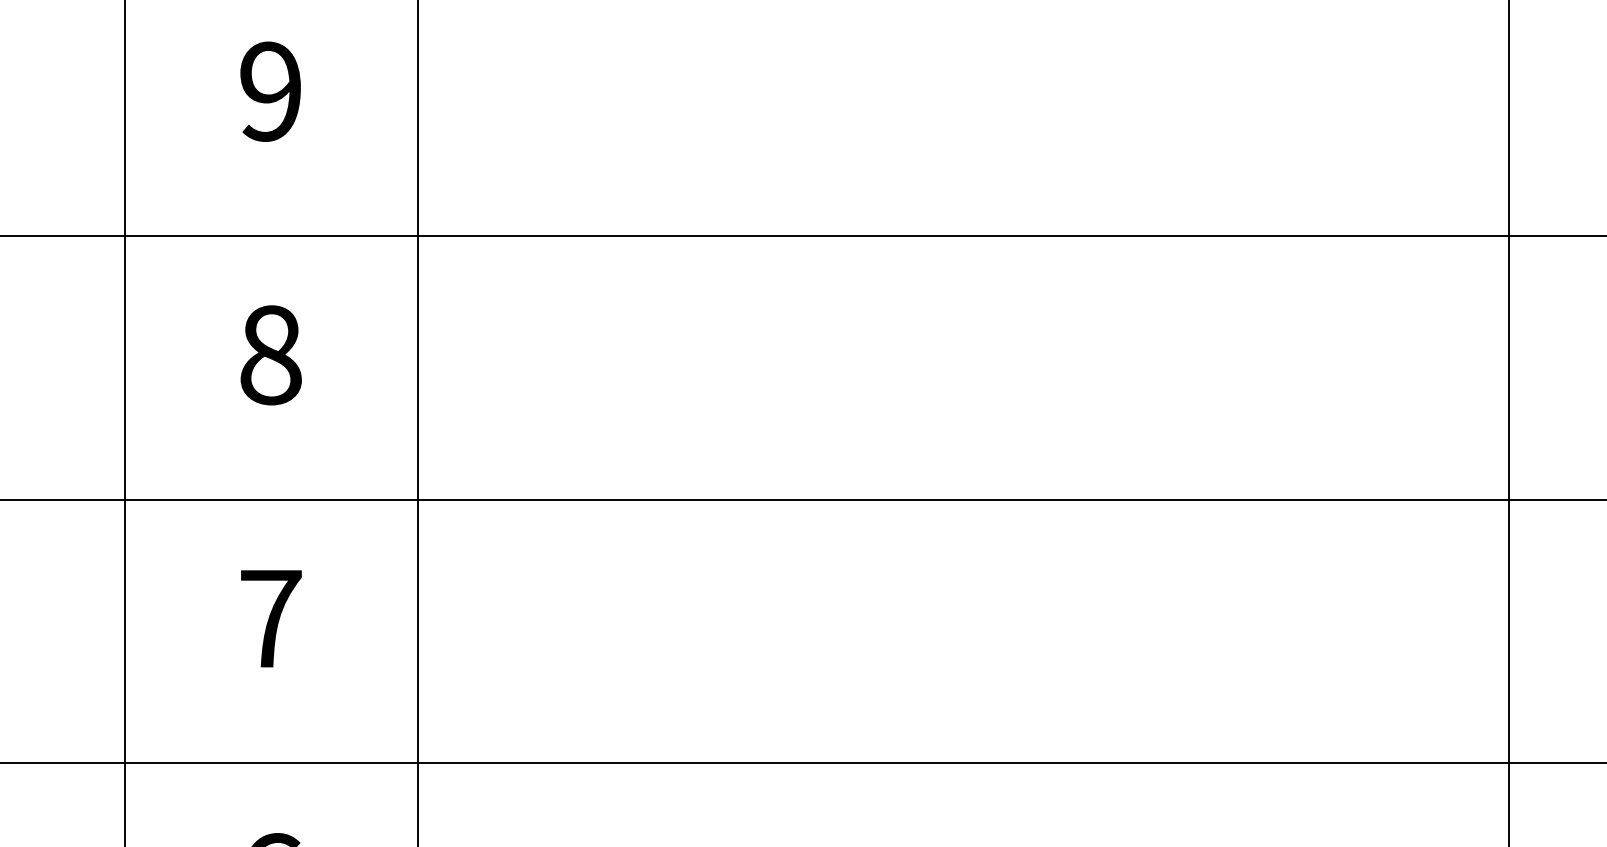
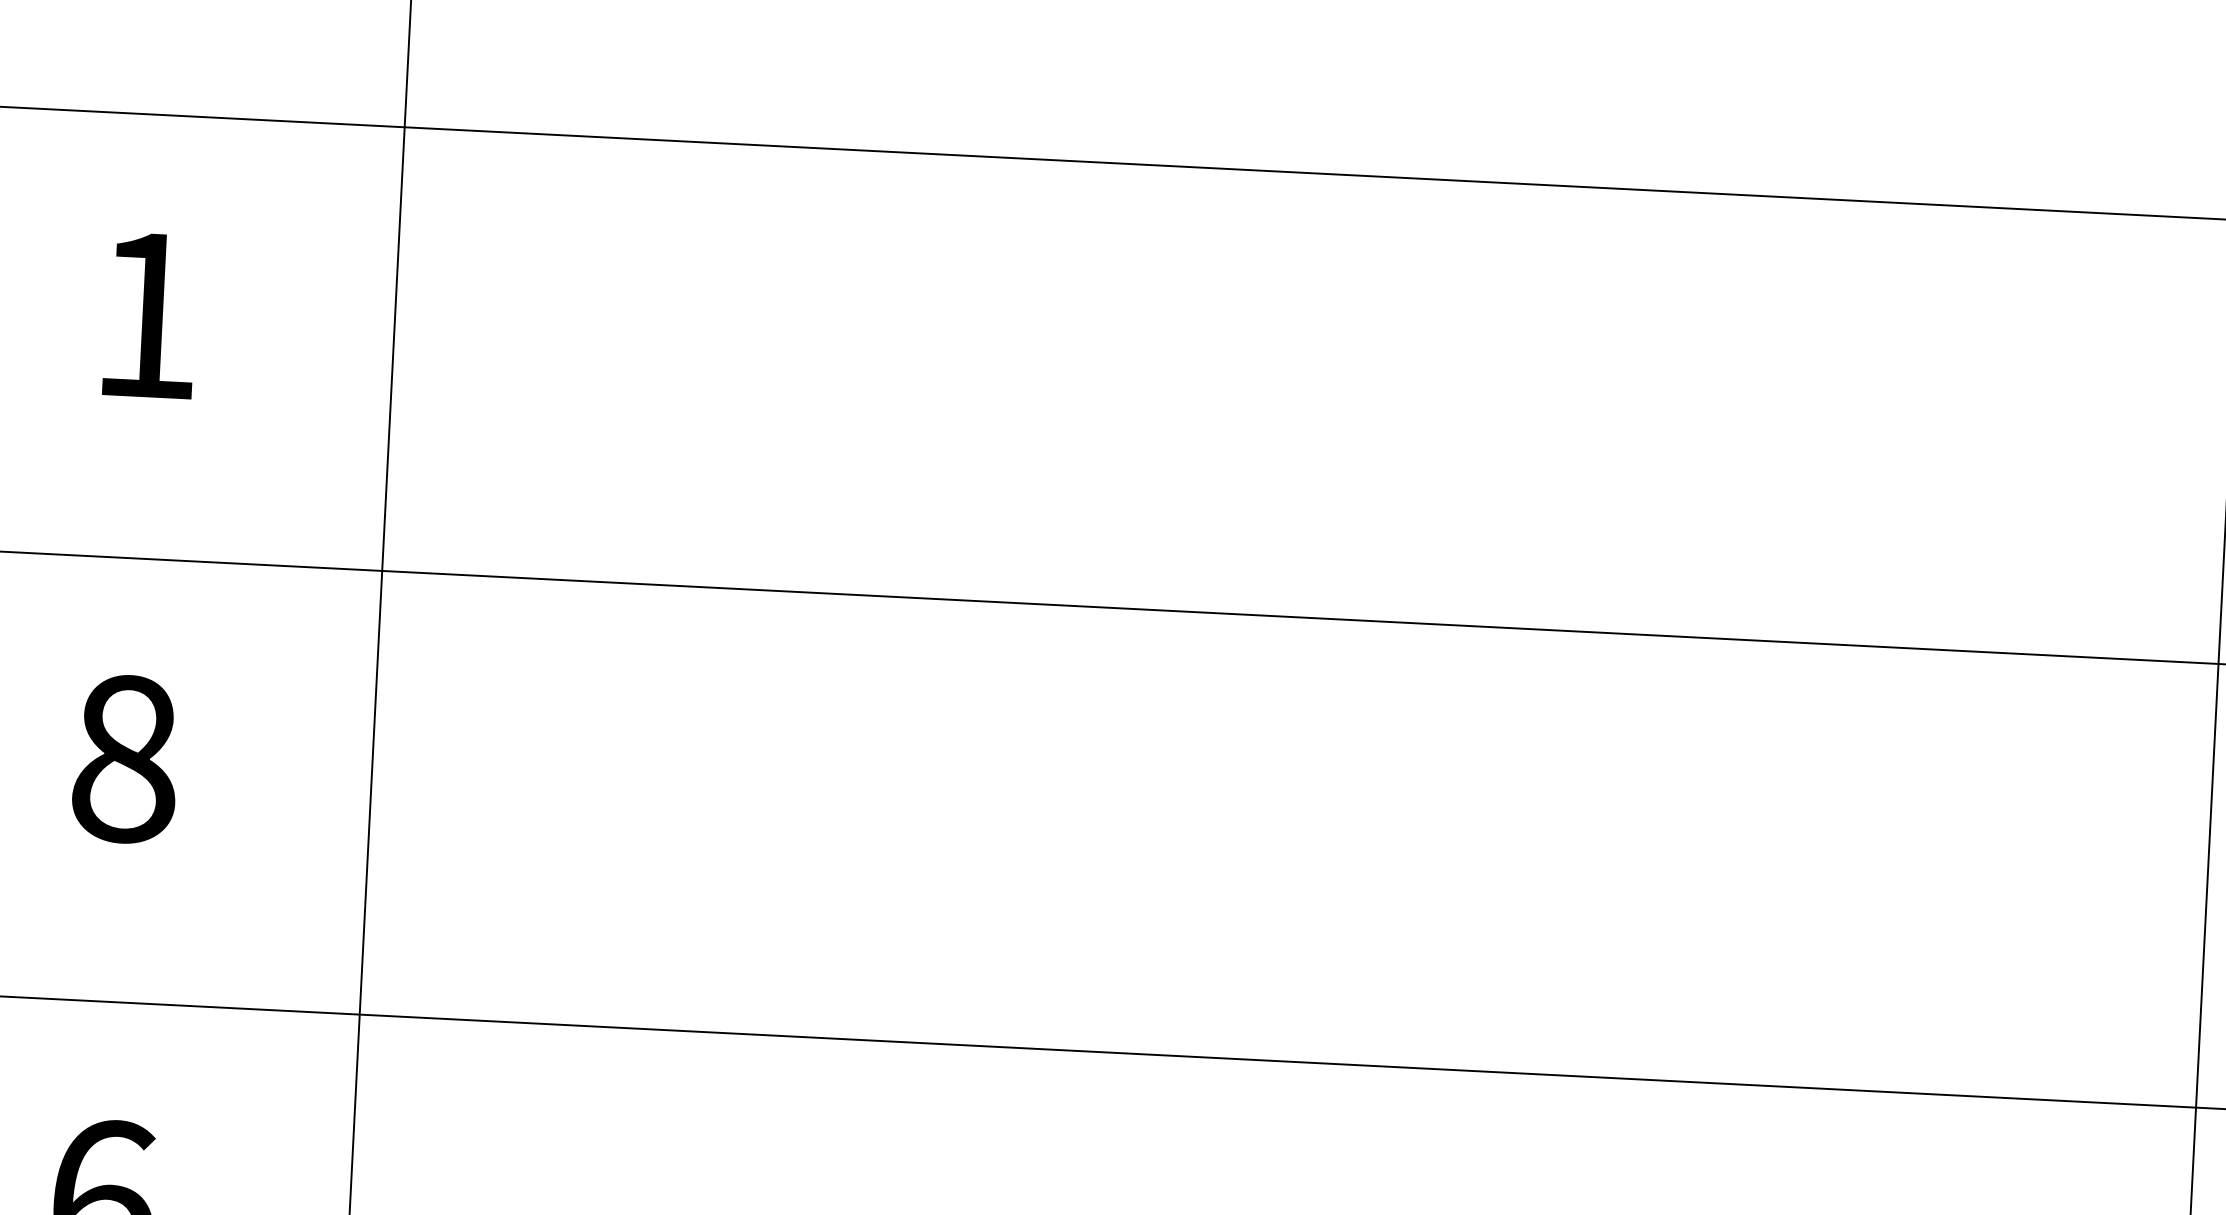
text: (270, 355) -> (146, 315), 8 -> 1
text: (270, 618) -> (124, 758), 7 -> 8

